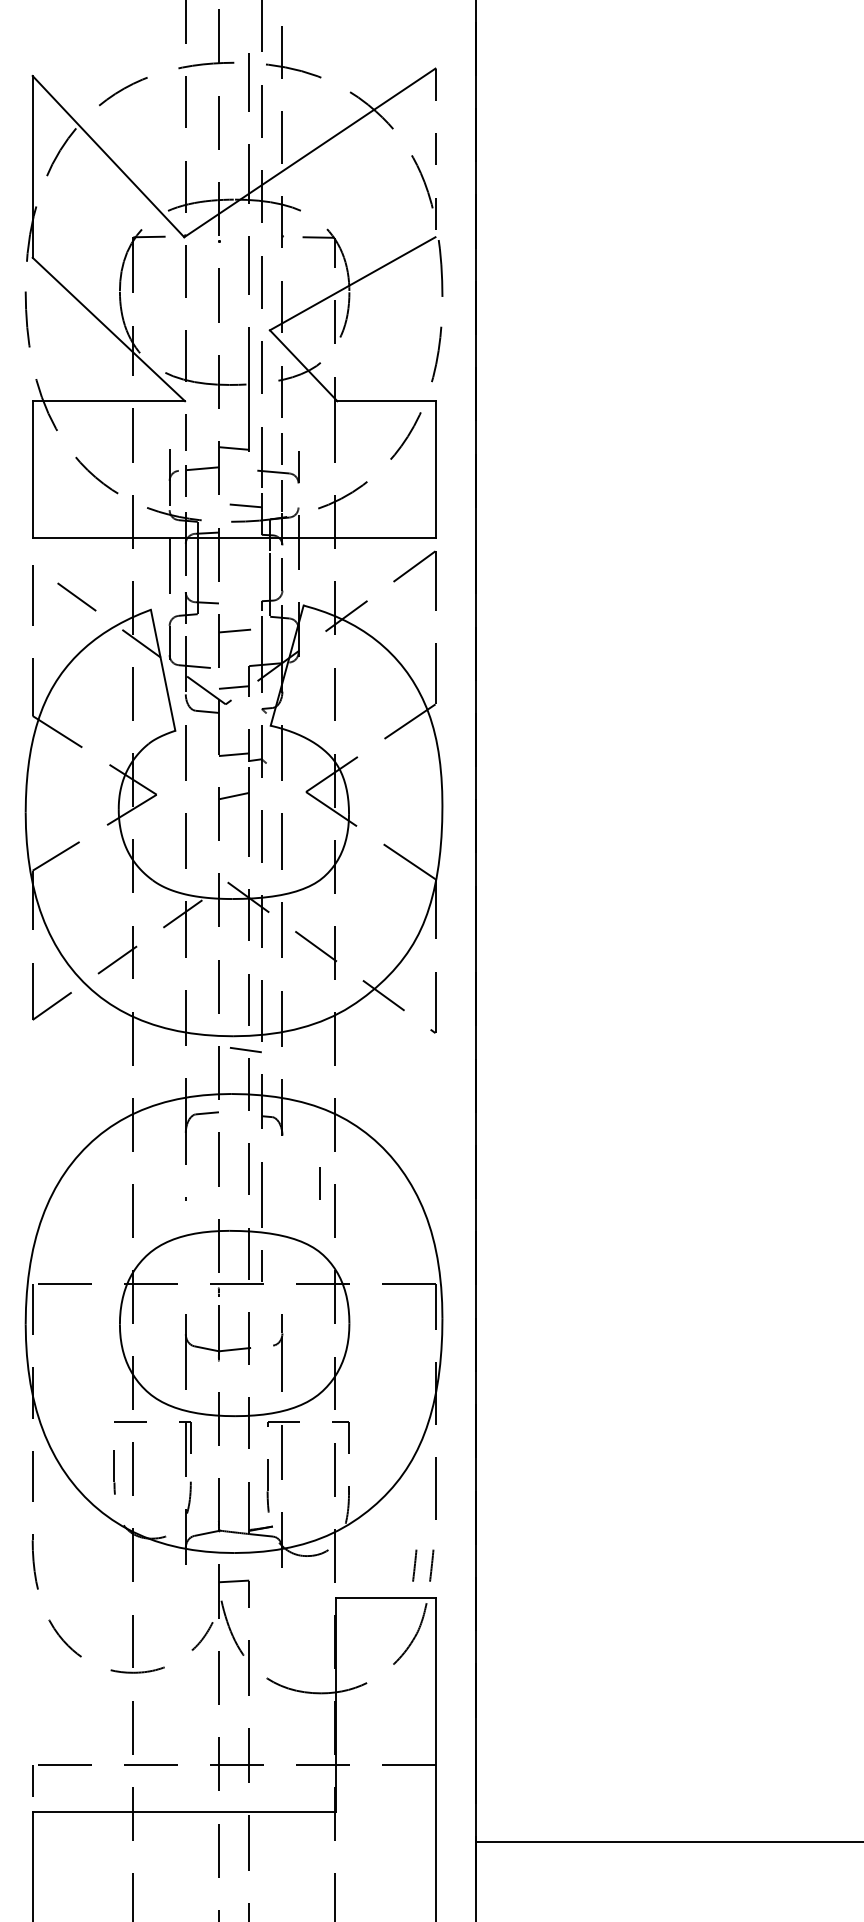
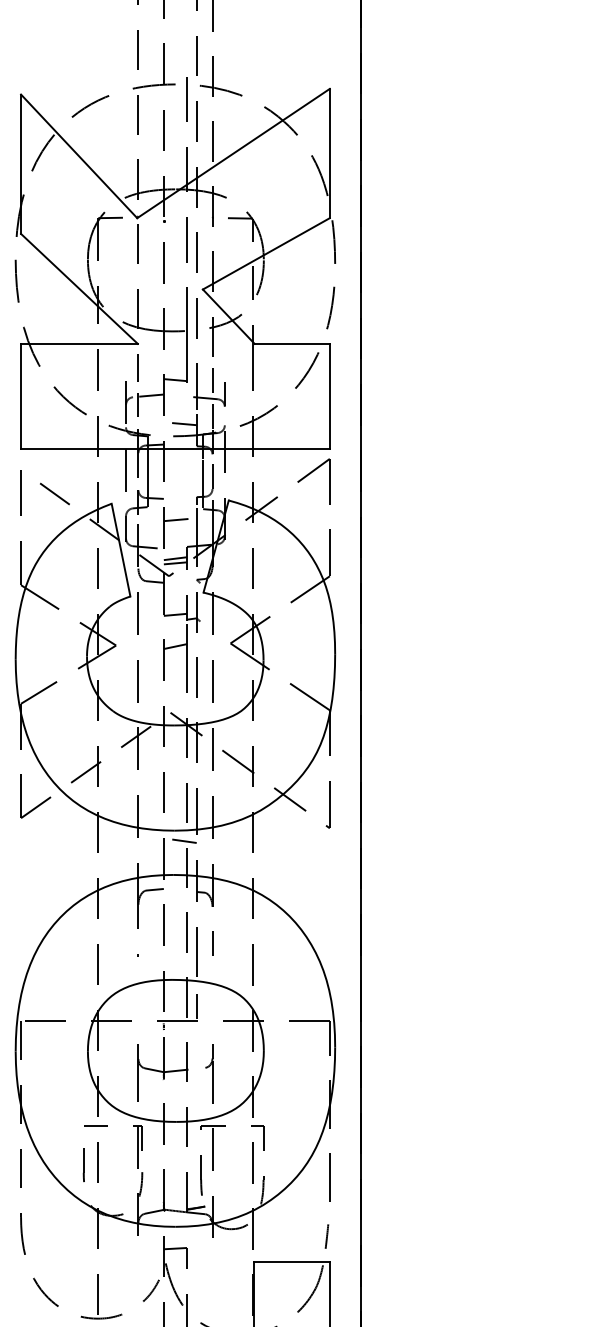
line: (435, 153) -> (329, 153), dashed -> solid
line: (233, 681) -> (174, 558), added
line: (319, 1183) -> (211, 943), moved
line: (414, 1565) -> (313, 1236), removed

